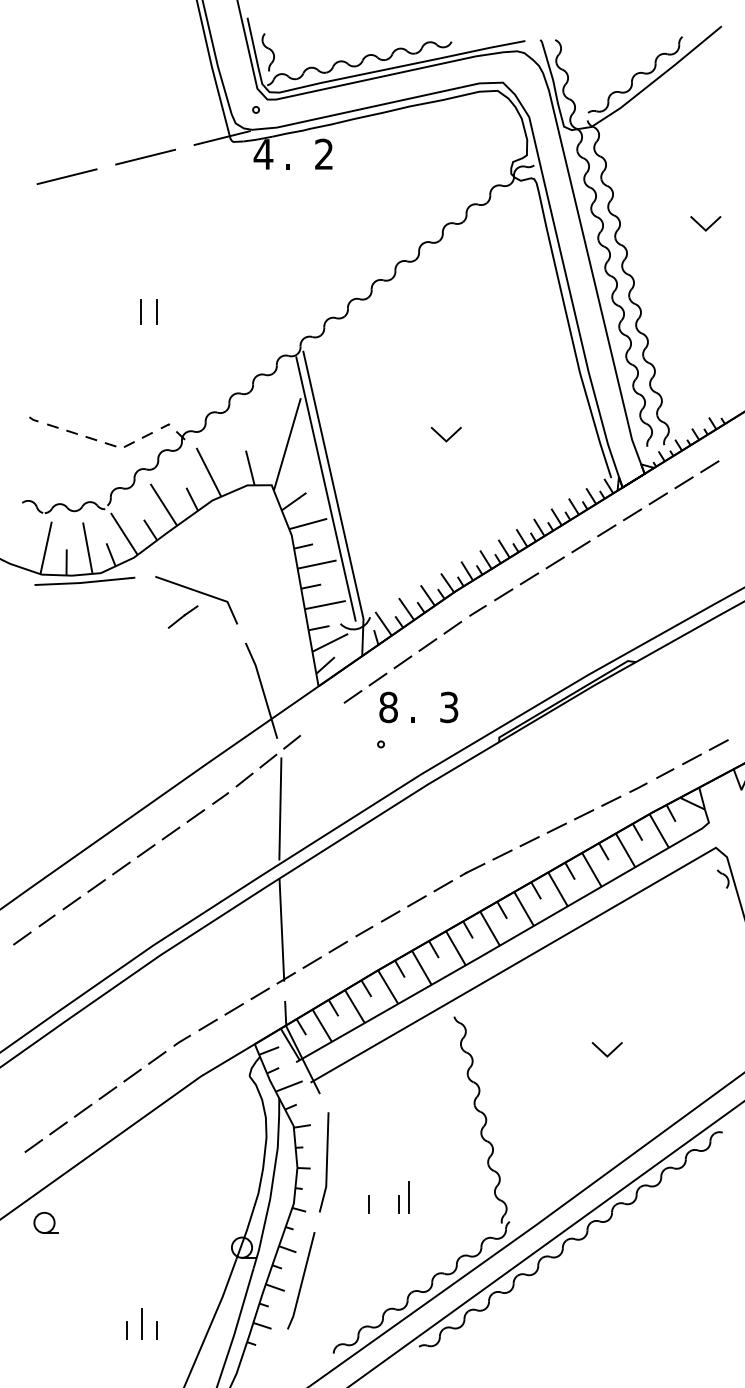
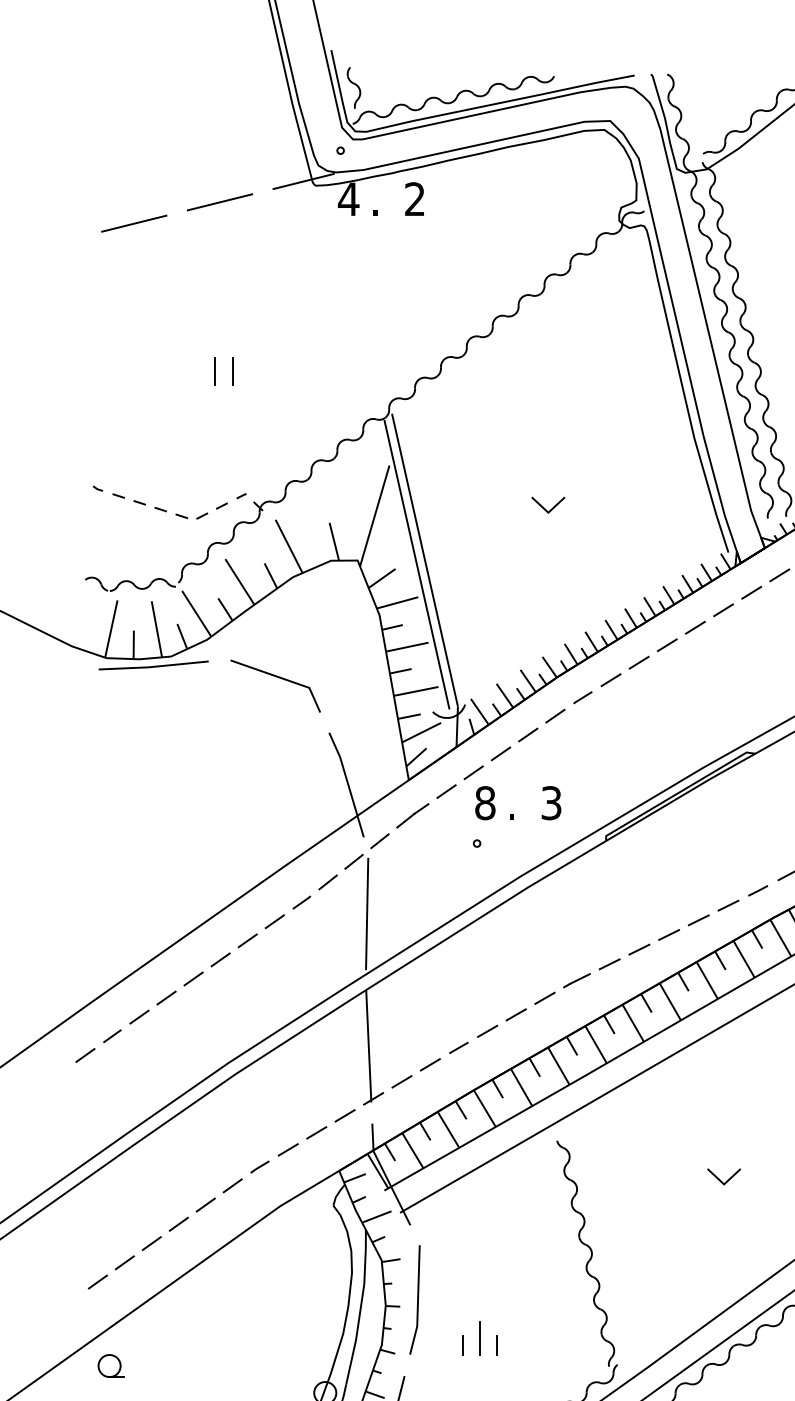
line: (182, 616) -> (412, 815), moved
line: (408, 1197) -> (479, 1338), moved

